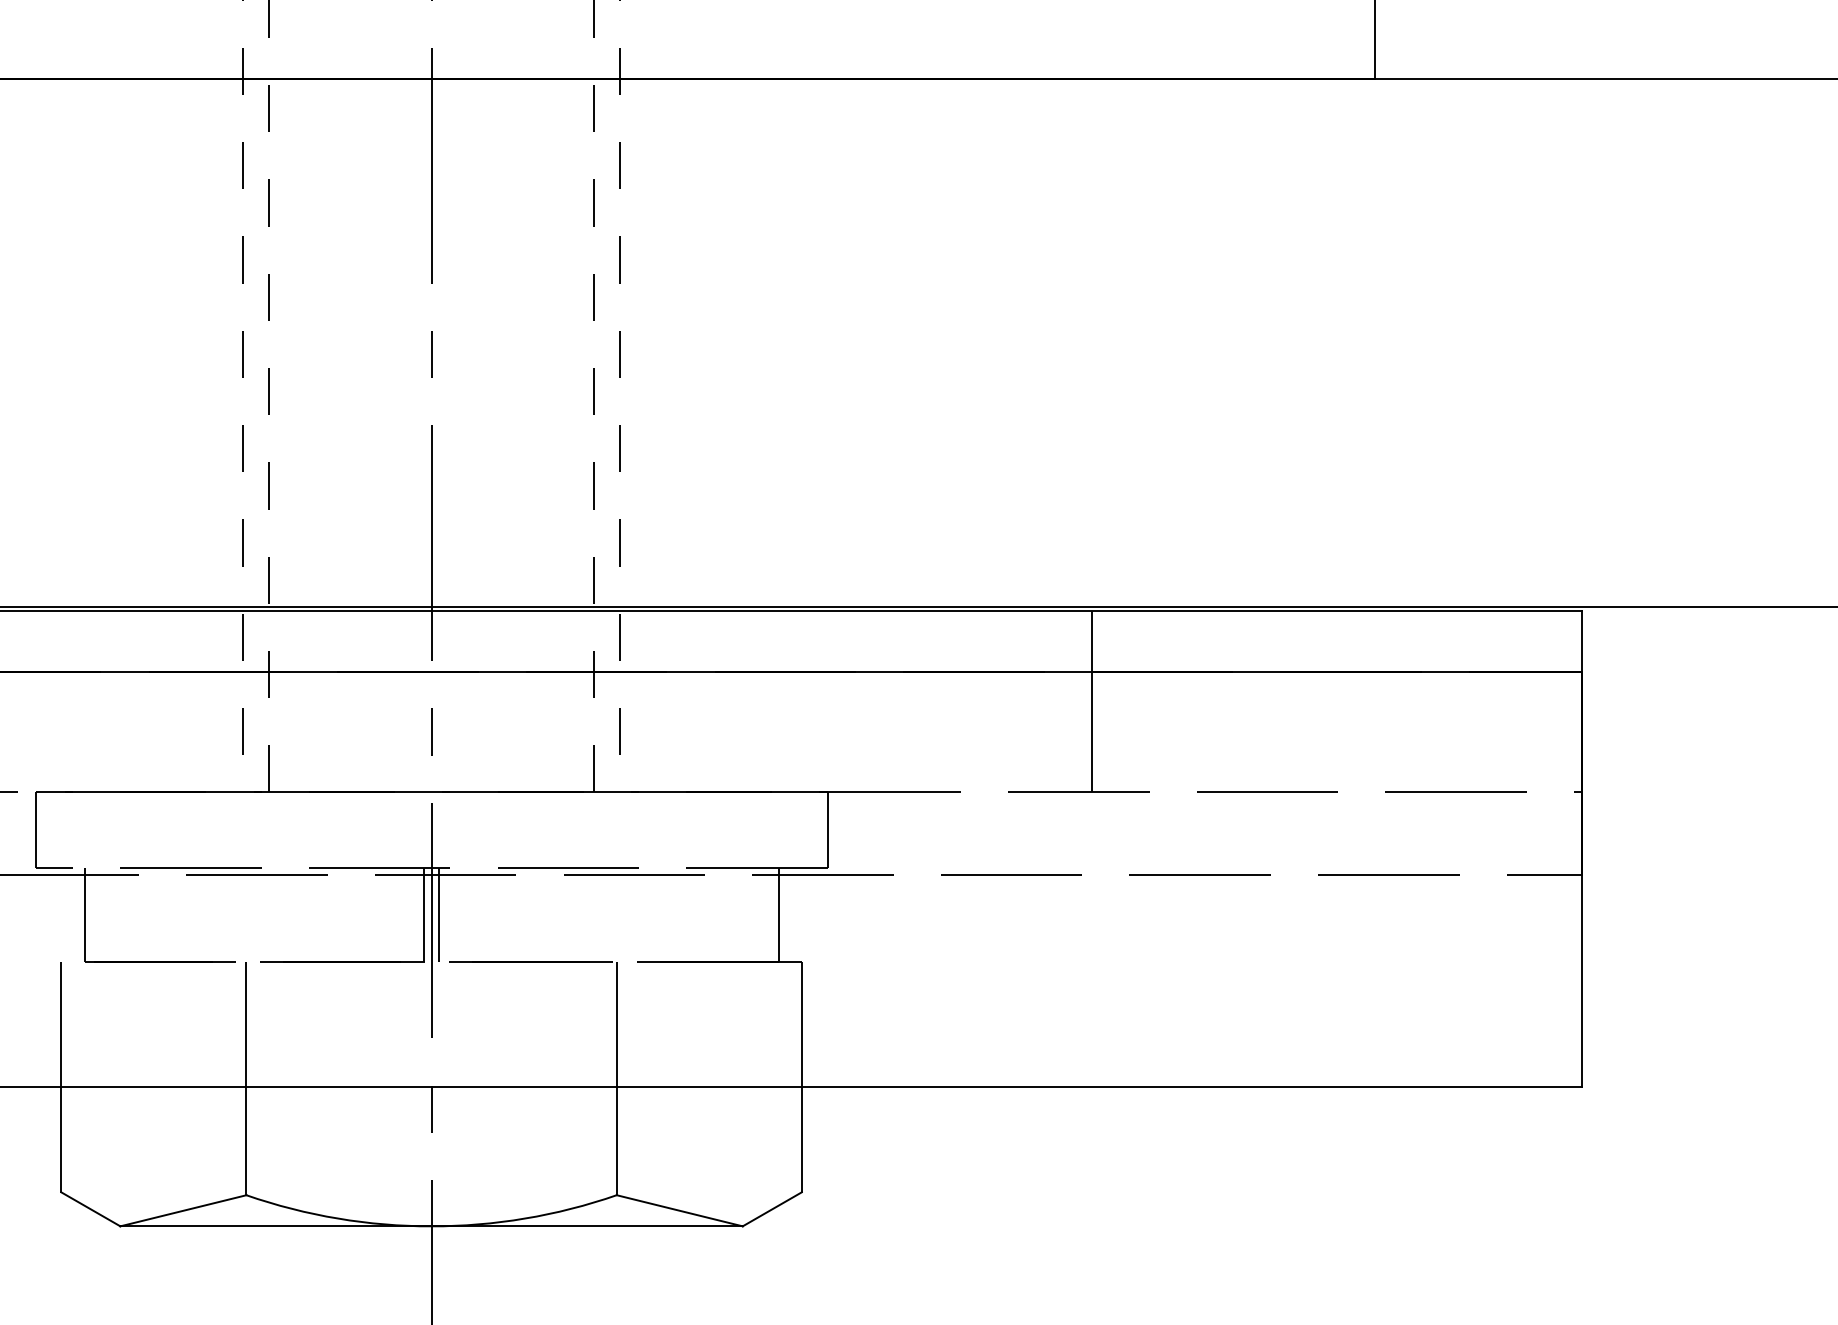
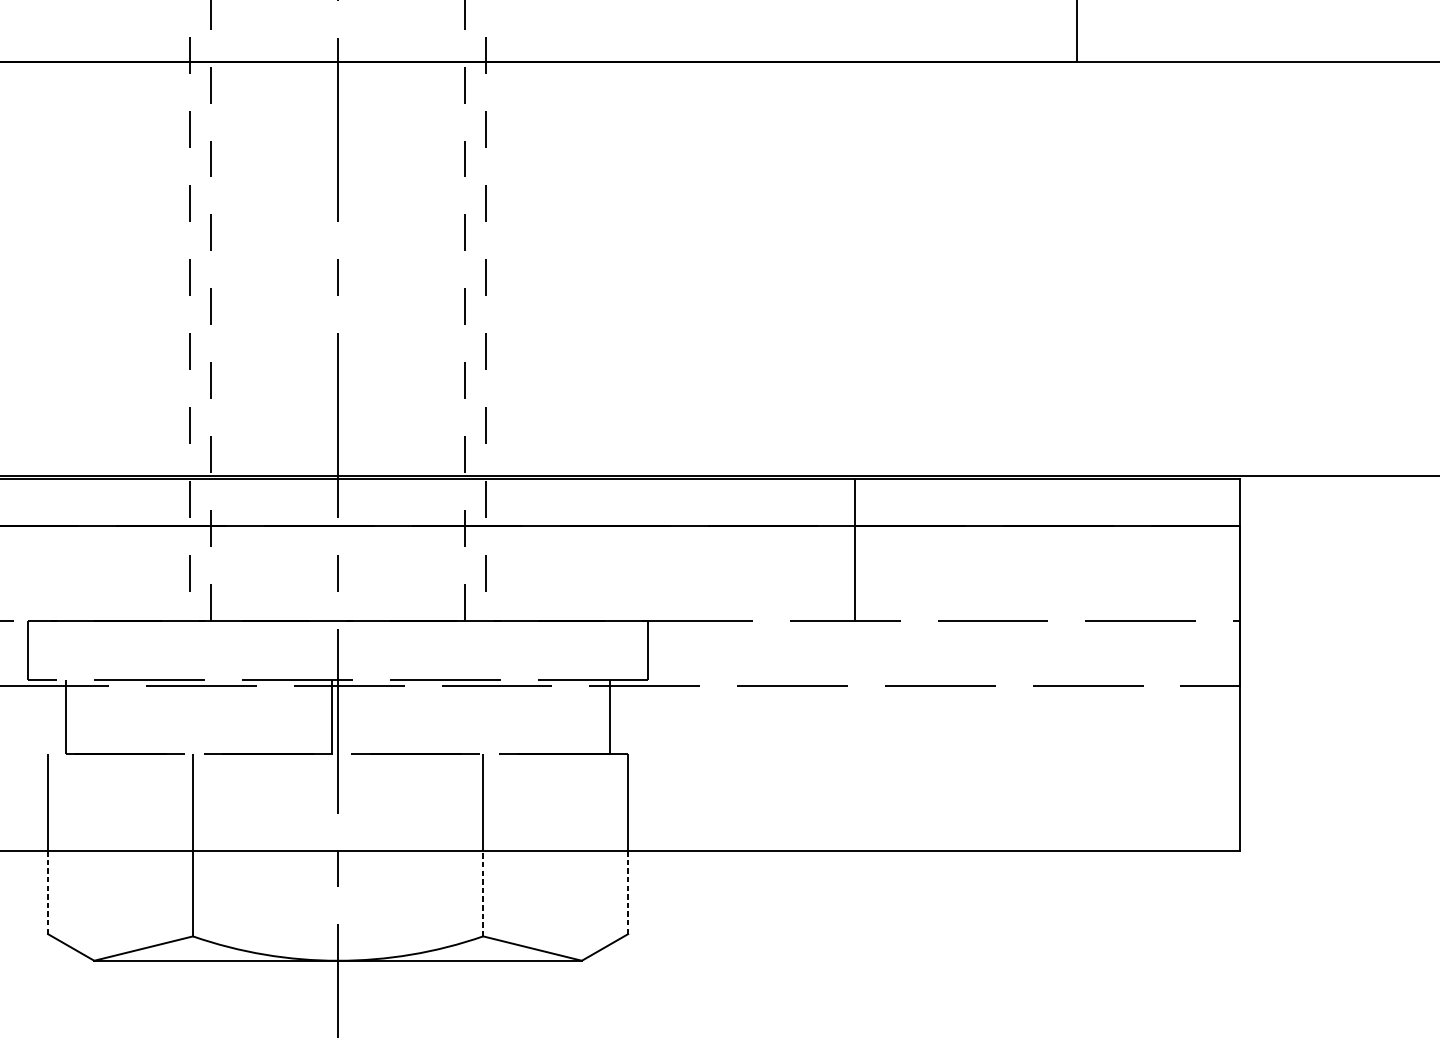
line: (439, 914) -> (344, 716), removed
line: (61, 1139) -> (48, 892), solid -> dashed
line: (801, 1139) -> (627, 892), solid -> dashed
line: (616, 1140) -> (482, 893), solid -> dashed

